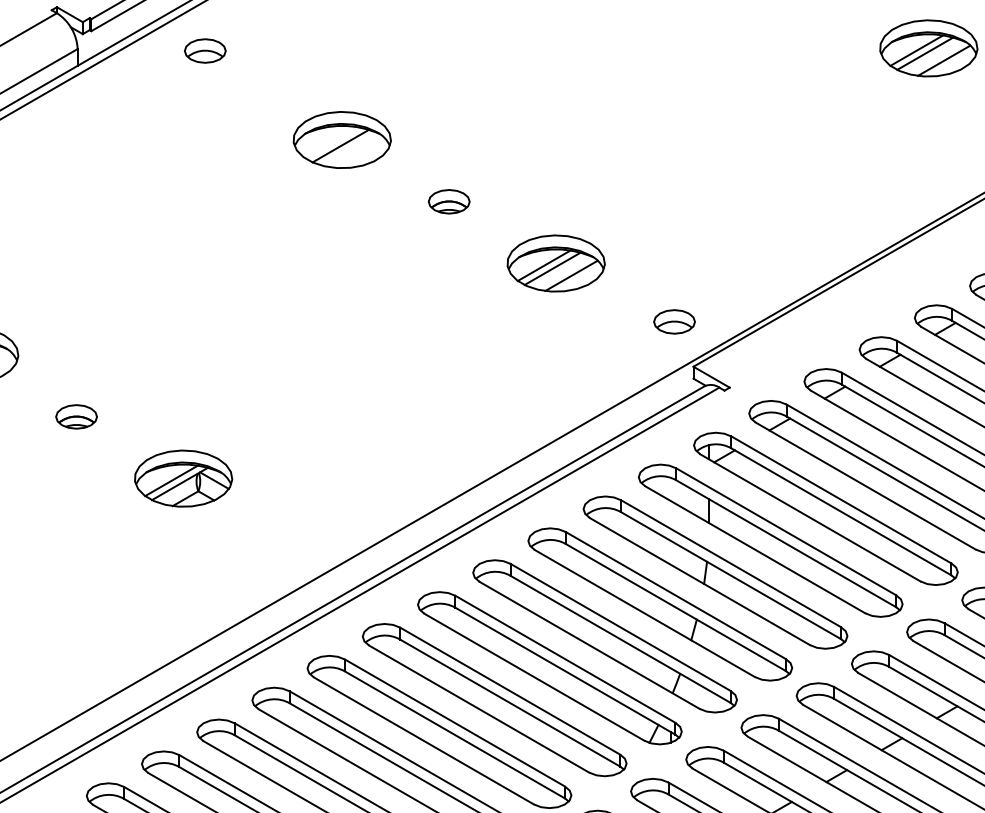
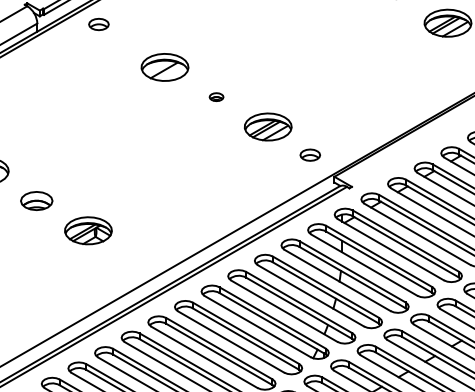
part: (448, 200) -> (216, 96), size x0.7
part: (672, 320) -> (309, 154), moved
part: (75, 415) -> (36, 200), size x1.6

